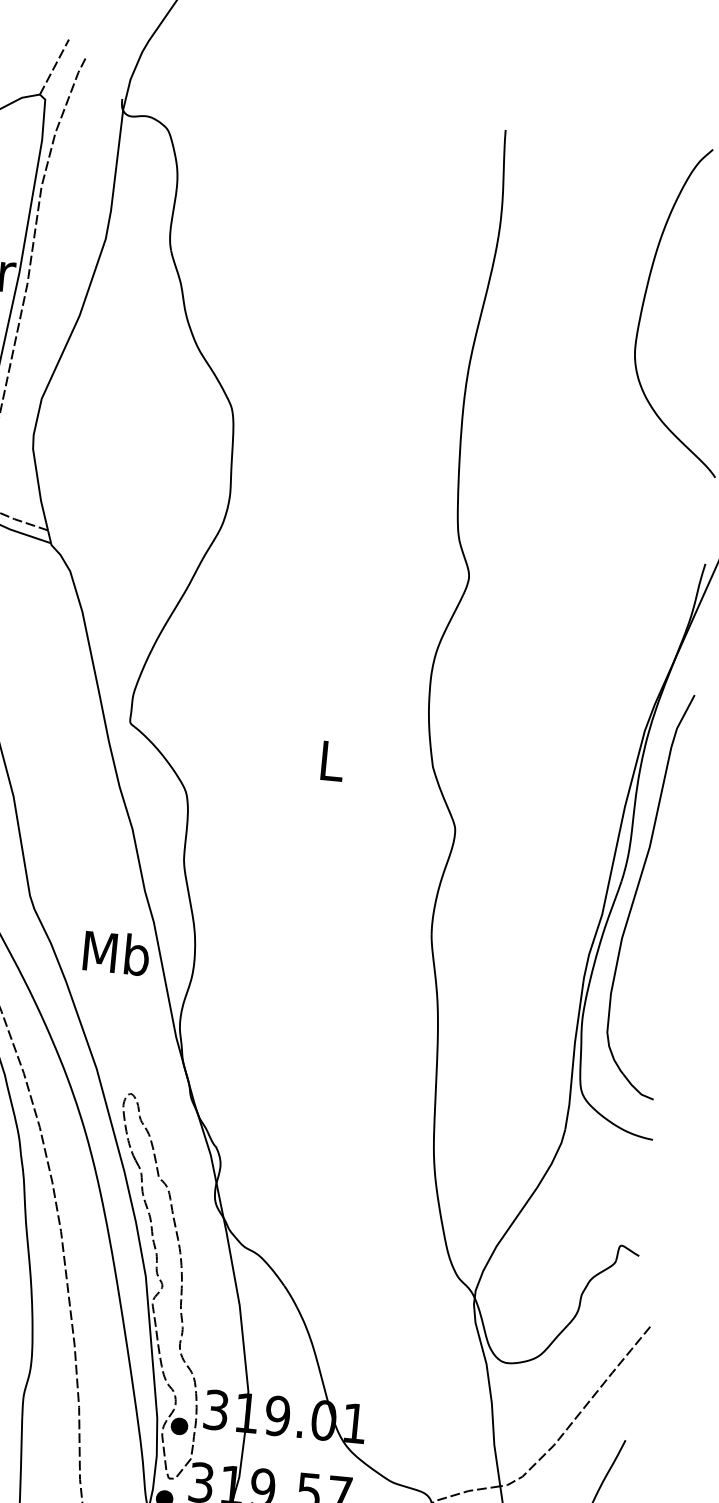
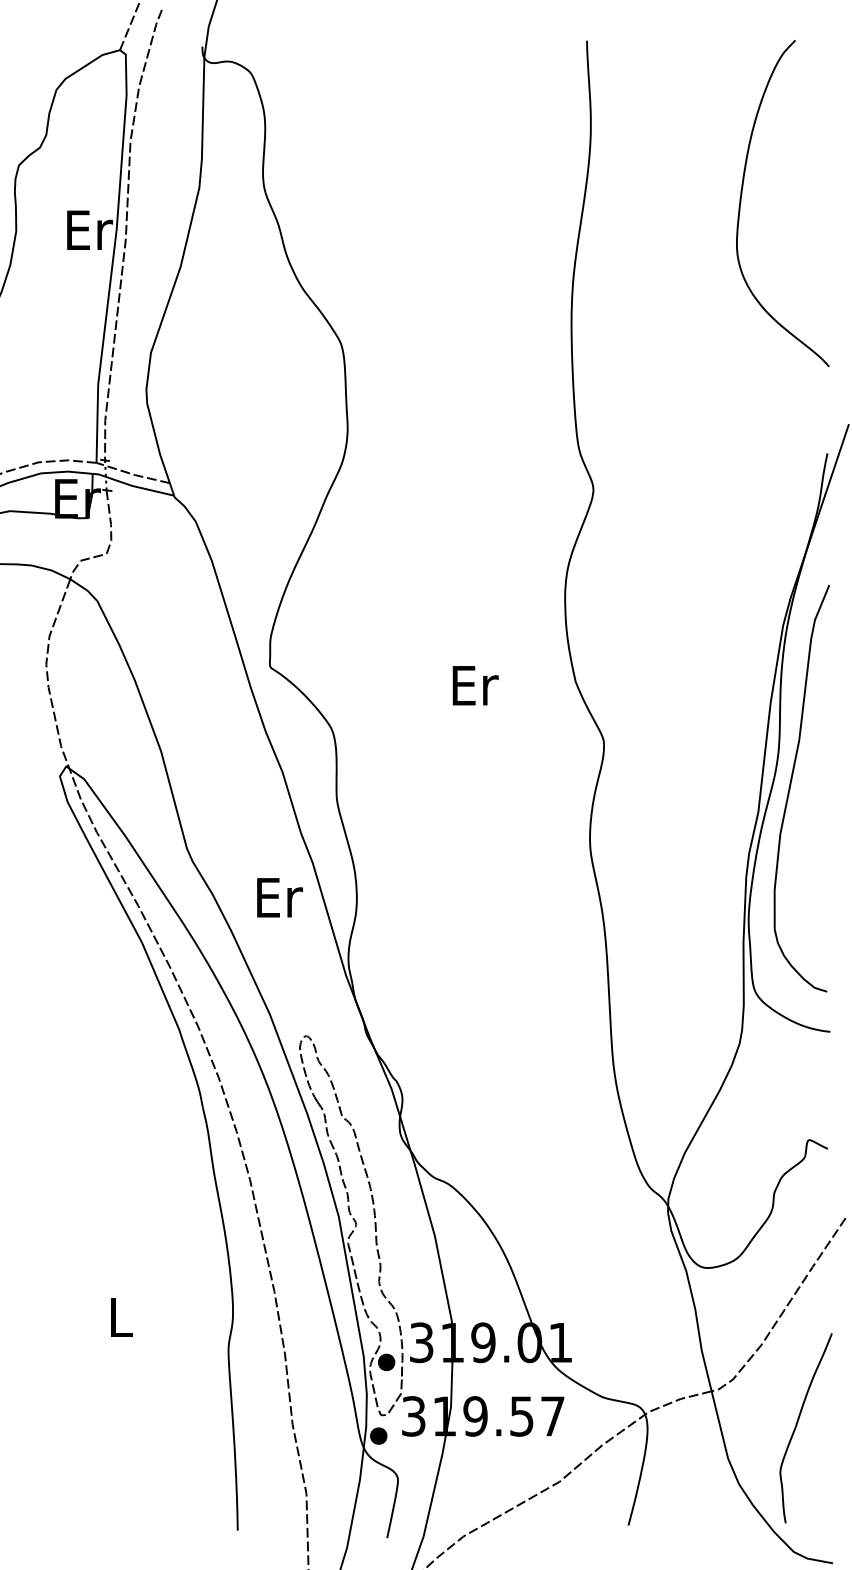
text: (332, 761) -> (475, 685), L -> Er
text: (116, 953) -> (278, 897), Mb -> Er

